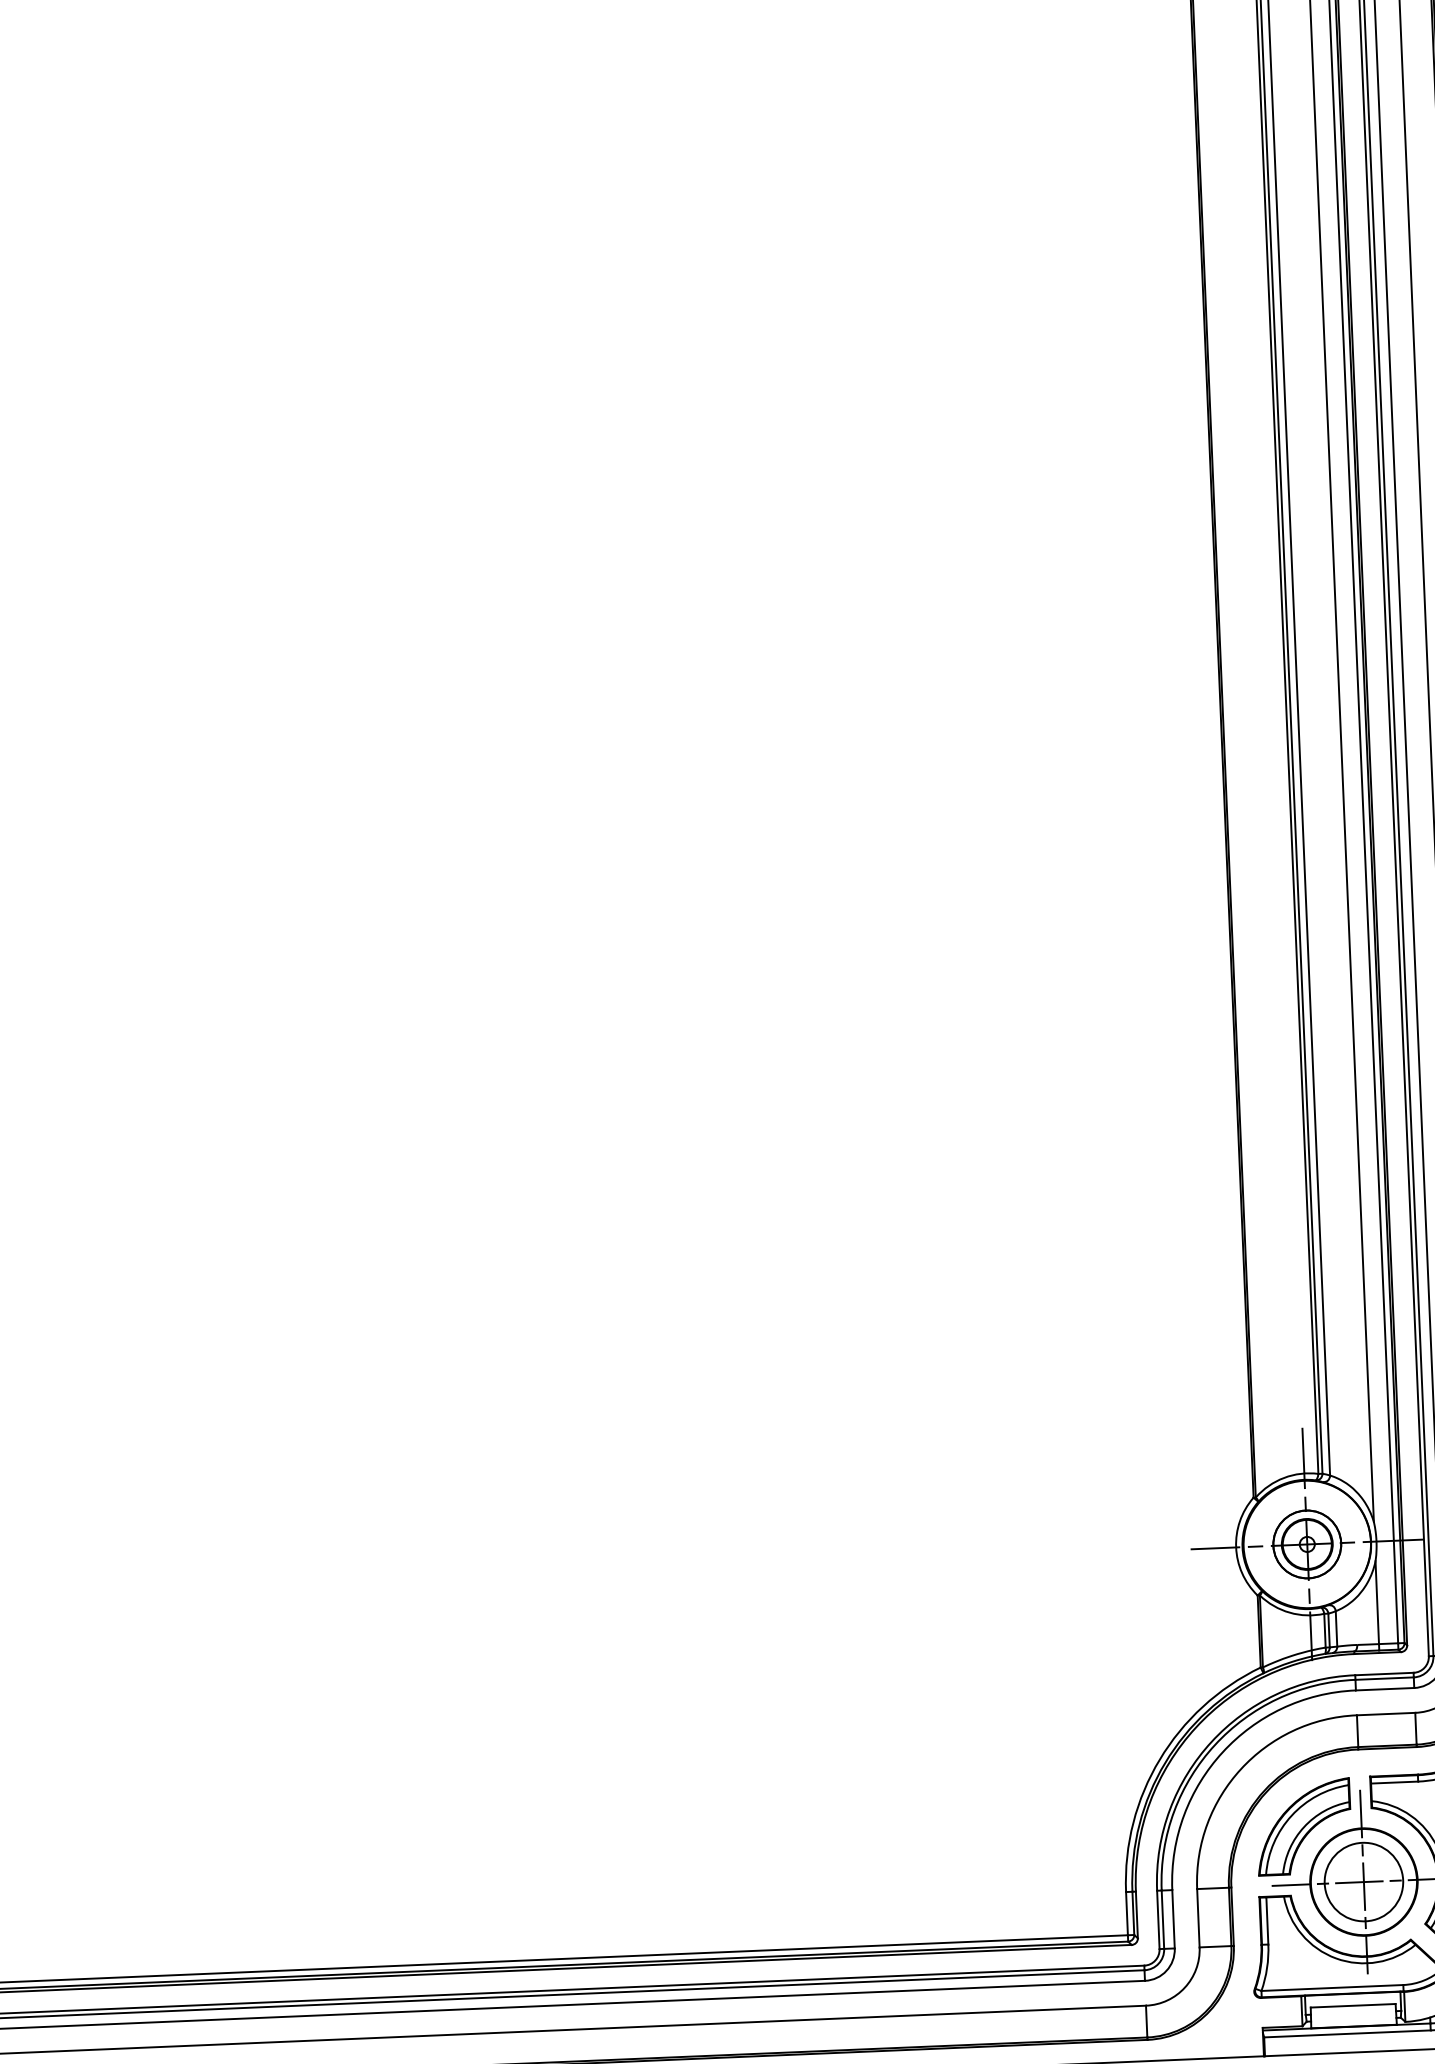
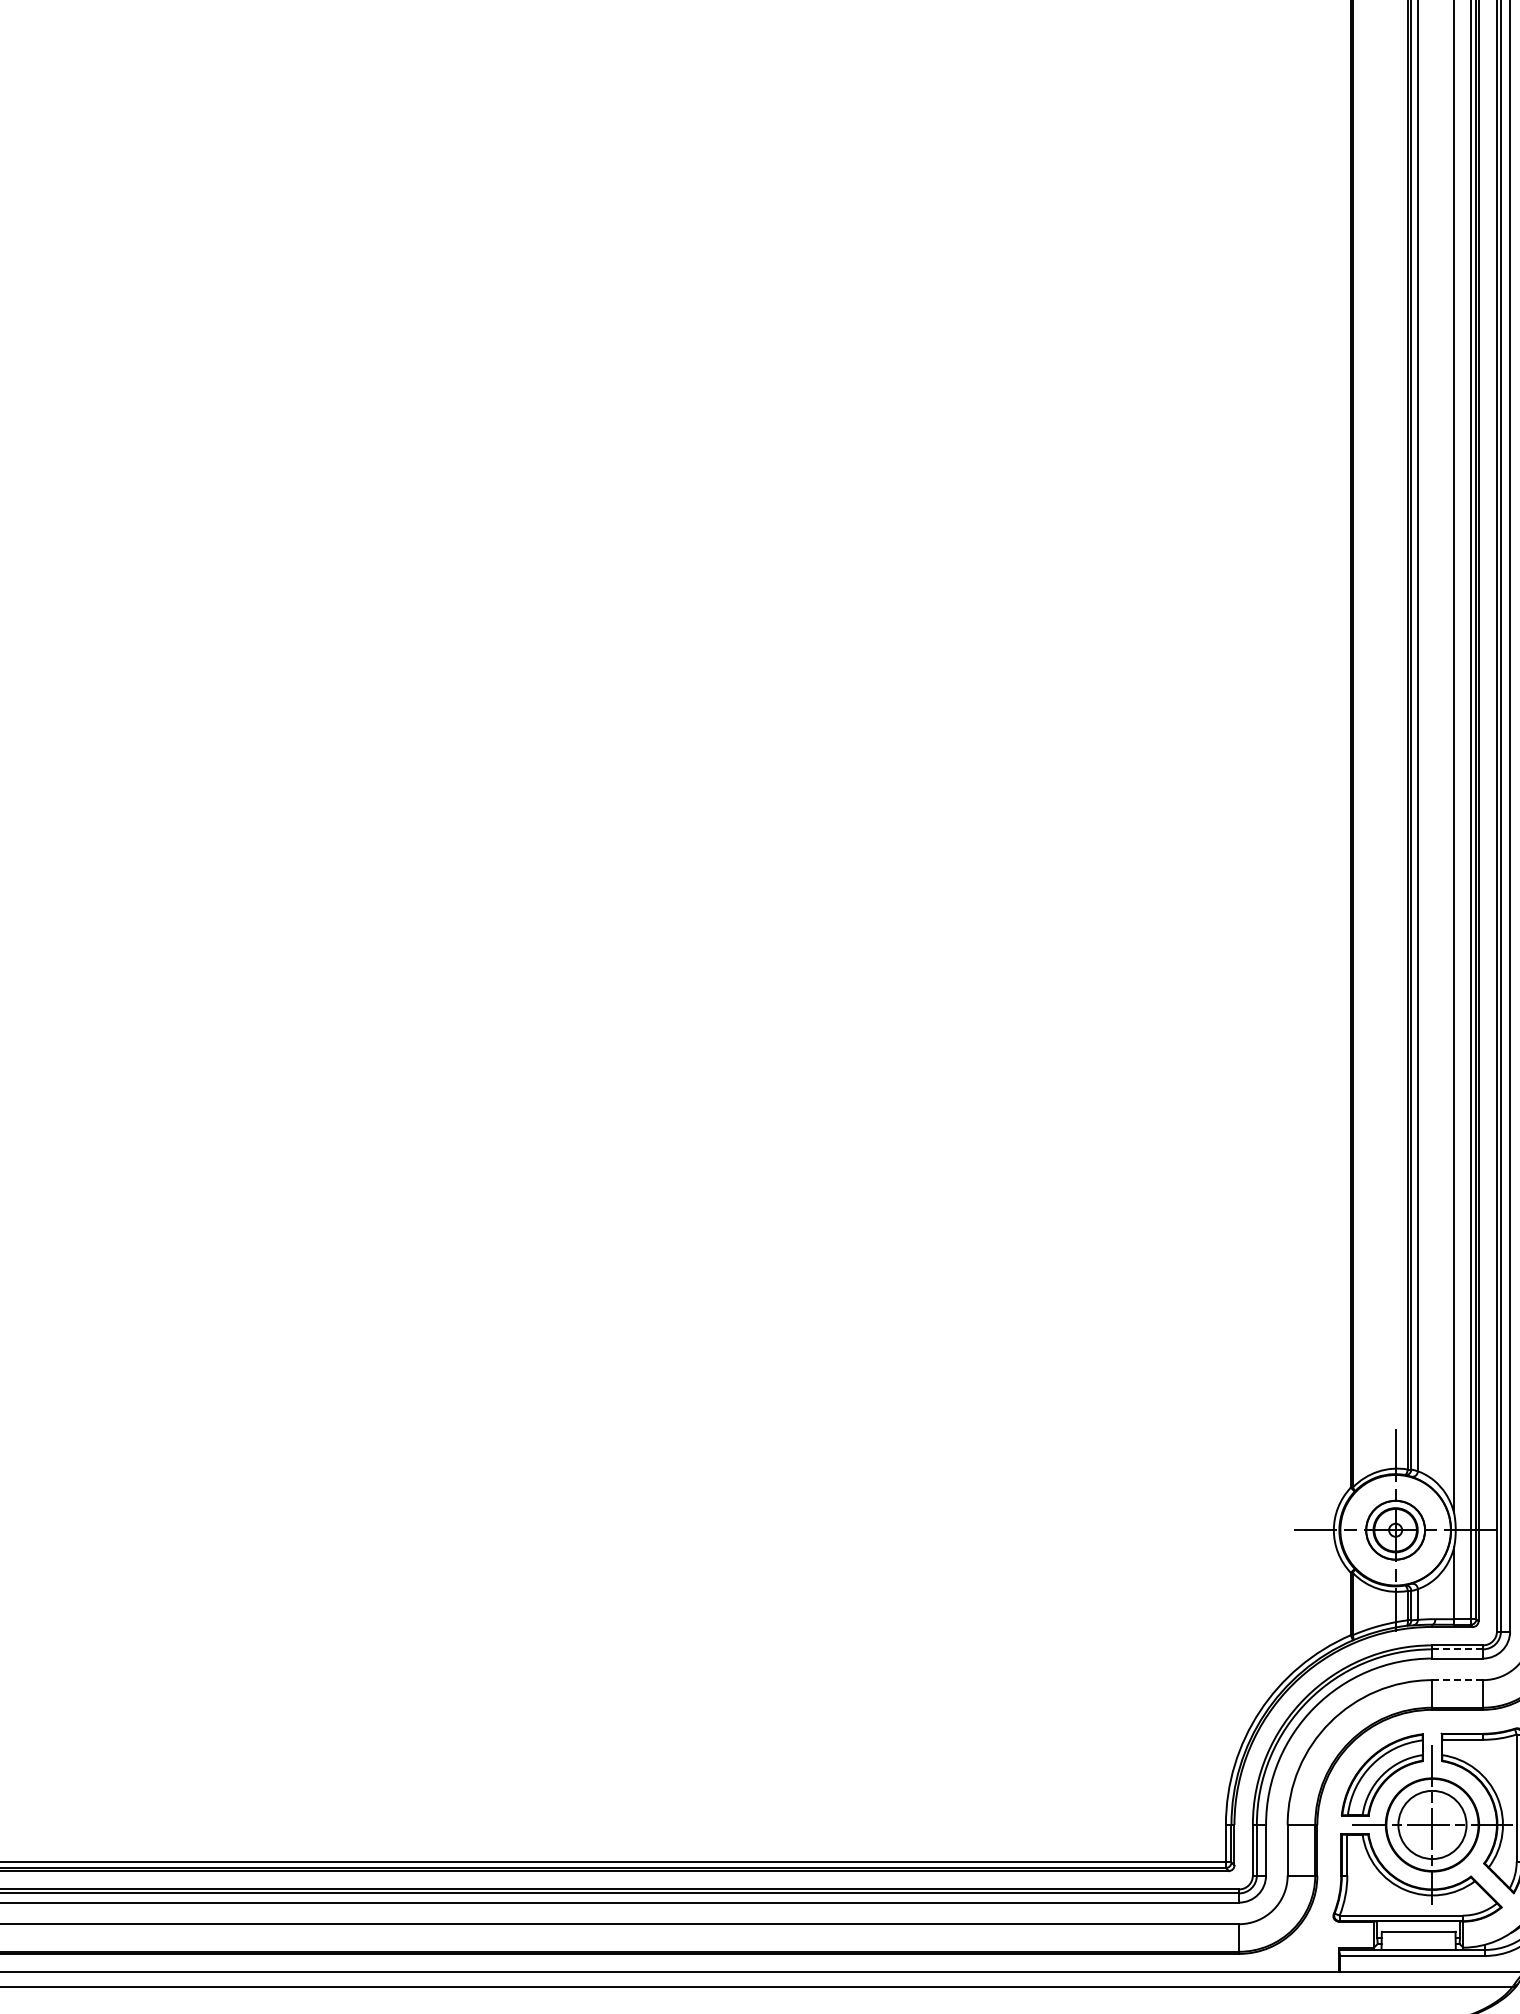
line: (1384, 1678) -> (1457, 1649), solid -> dashed
line: (1385, 1714) -> (1457, 1680), solid -> dashed

